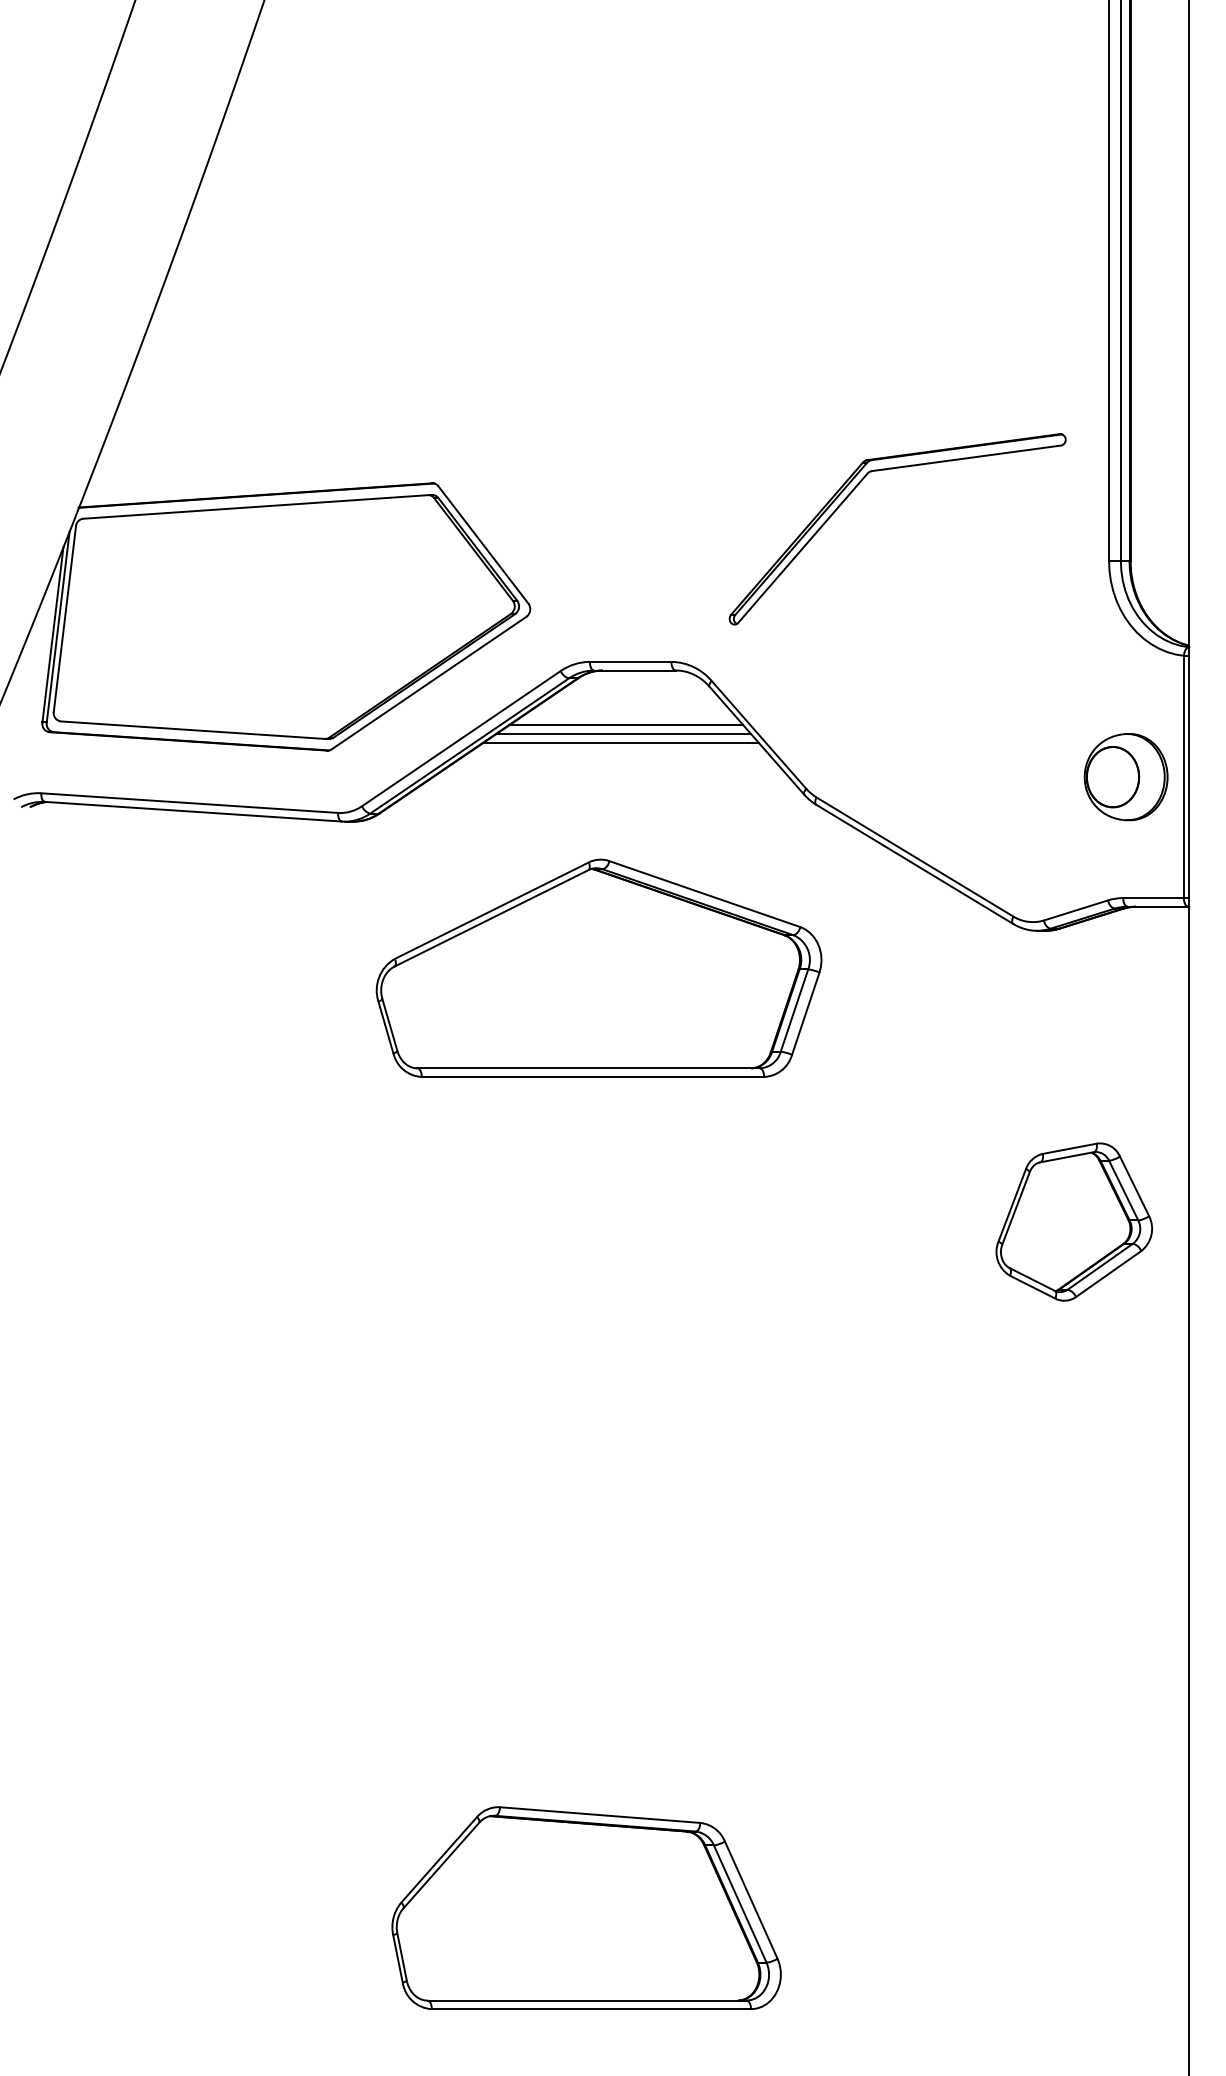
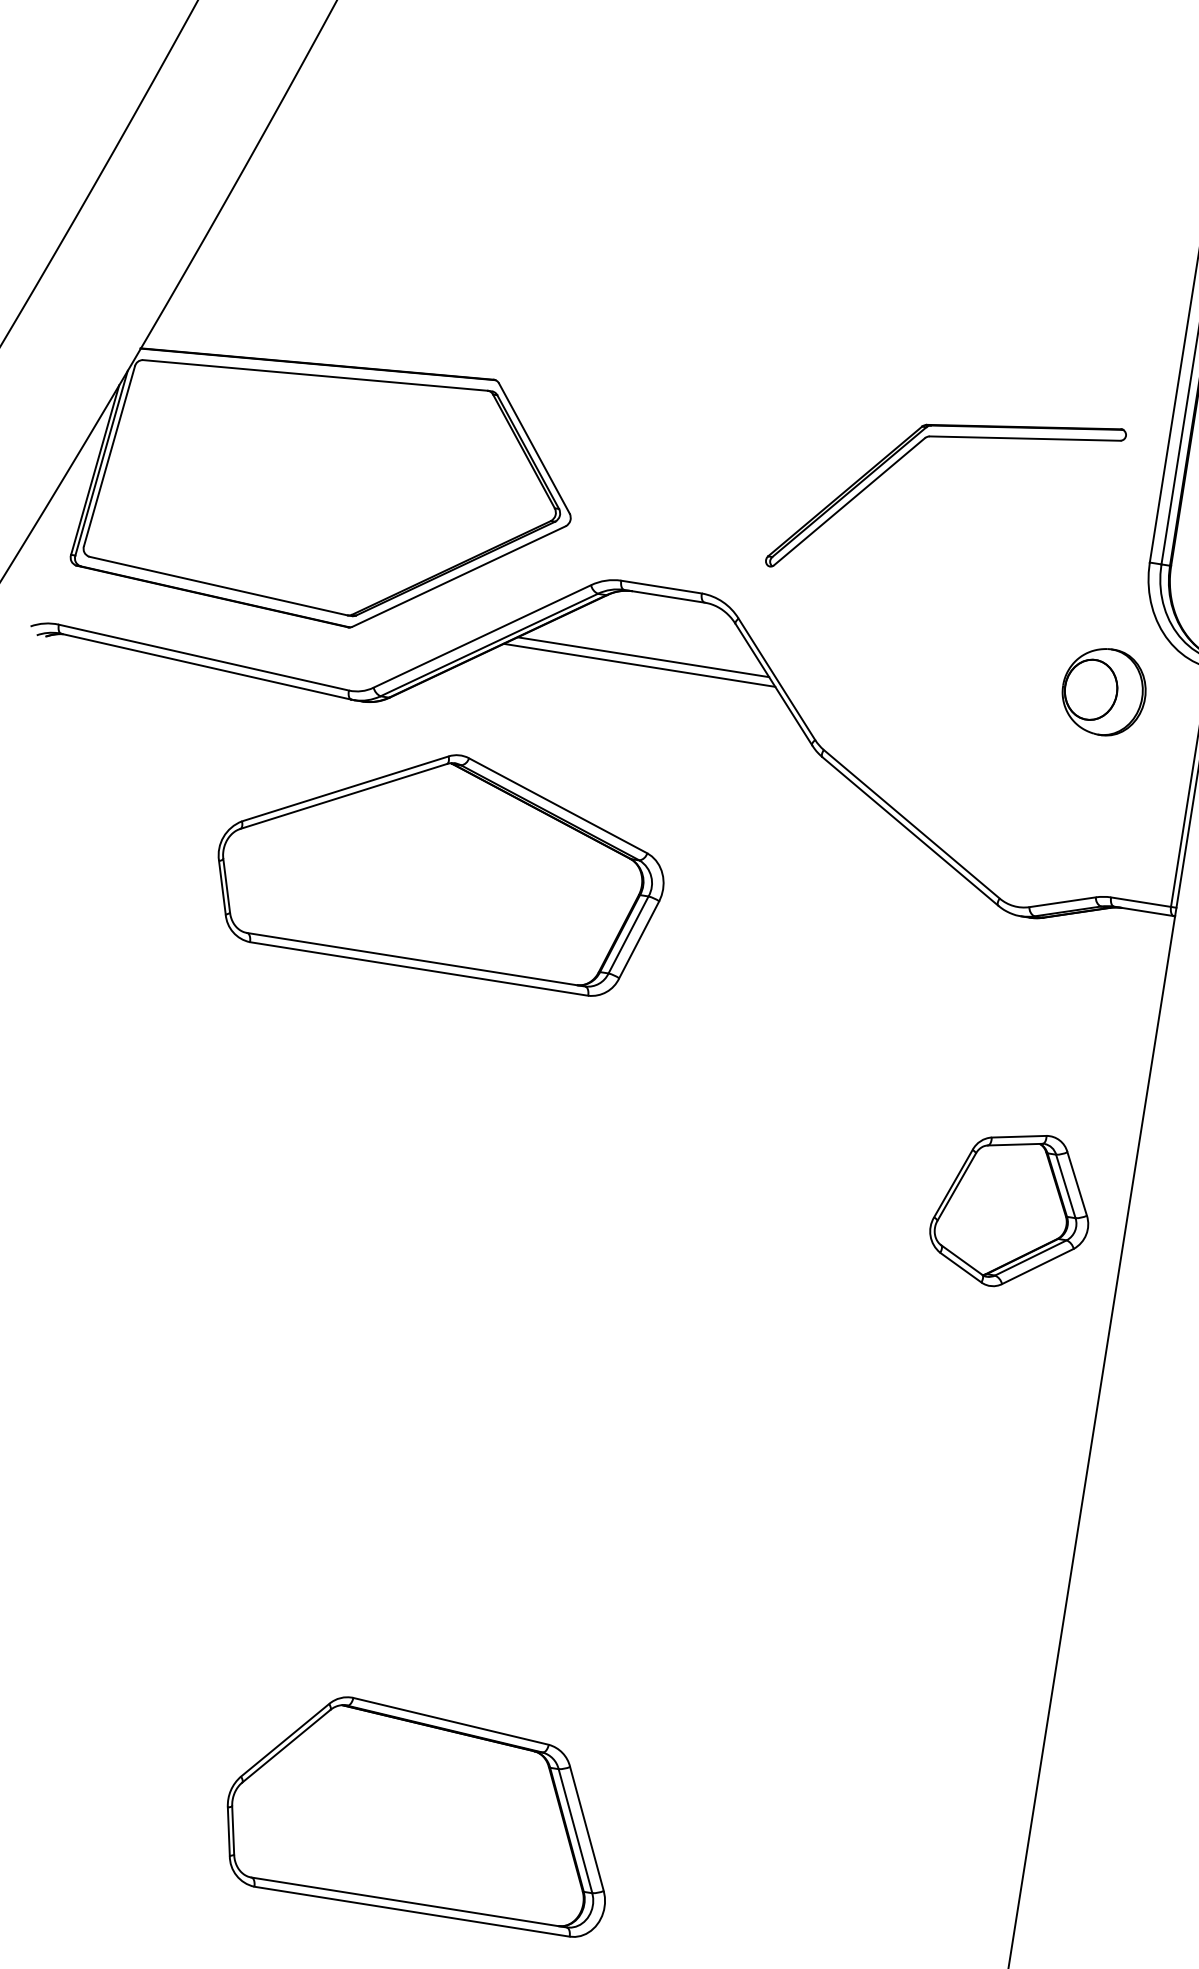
line: (626, 725) -> (647, 649), removed
part: (1125, 777) -> (1103, 692), moved
part: (598, 967) -> (441, 861), moved

